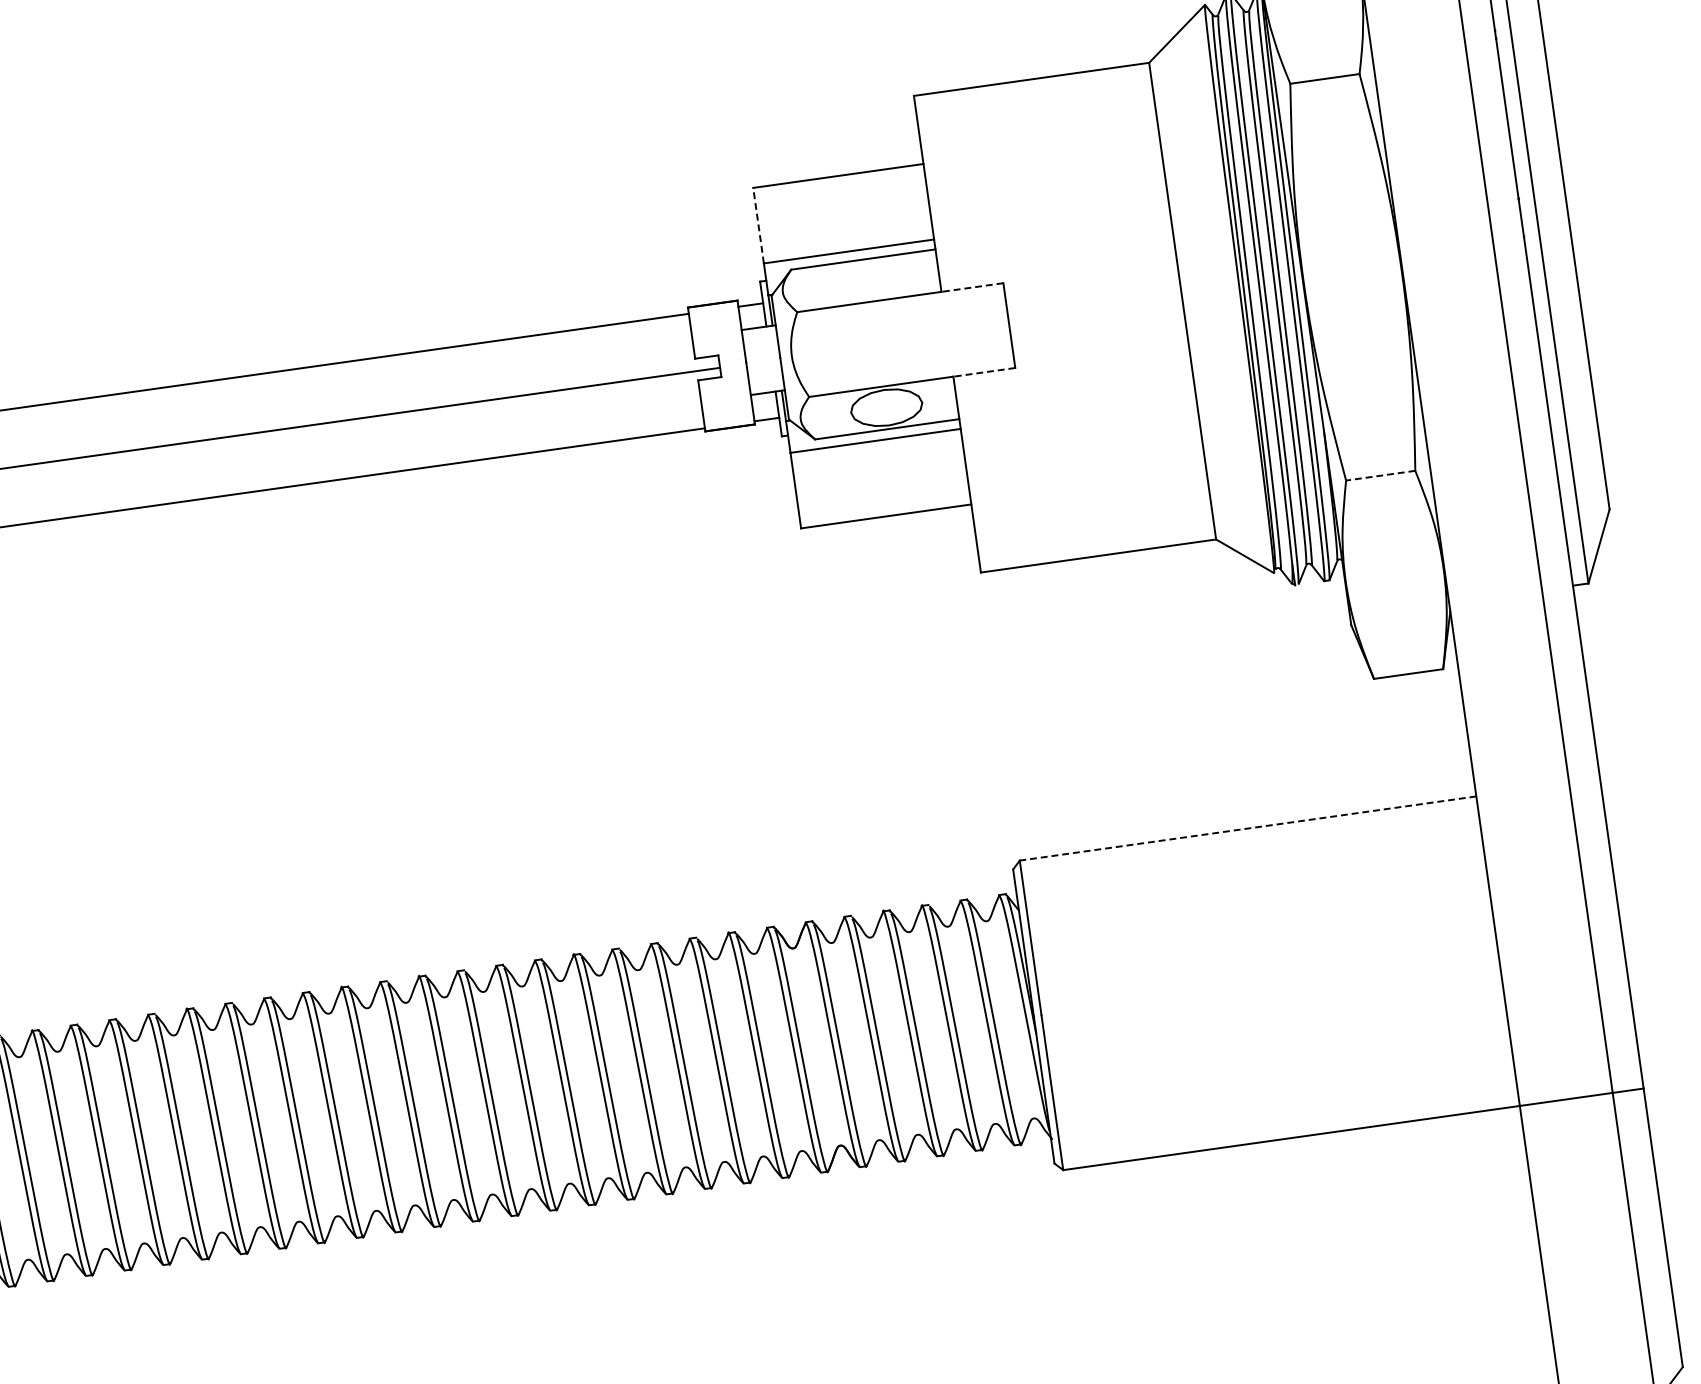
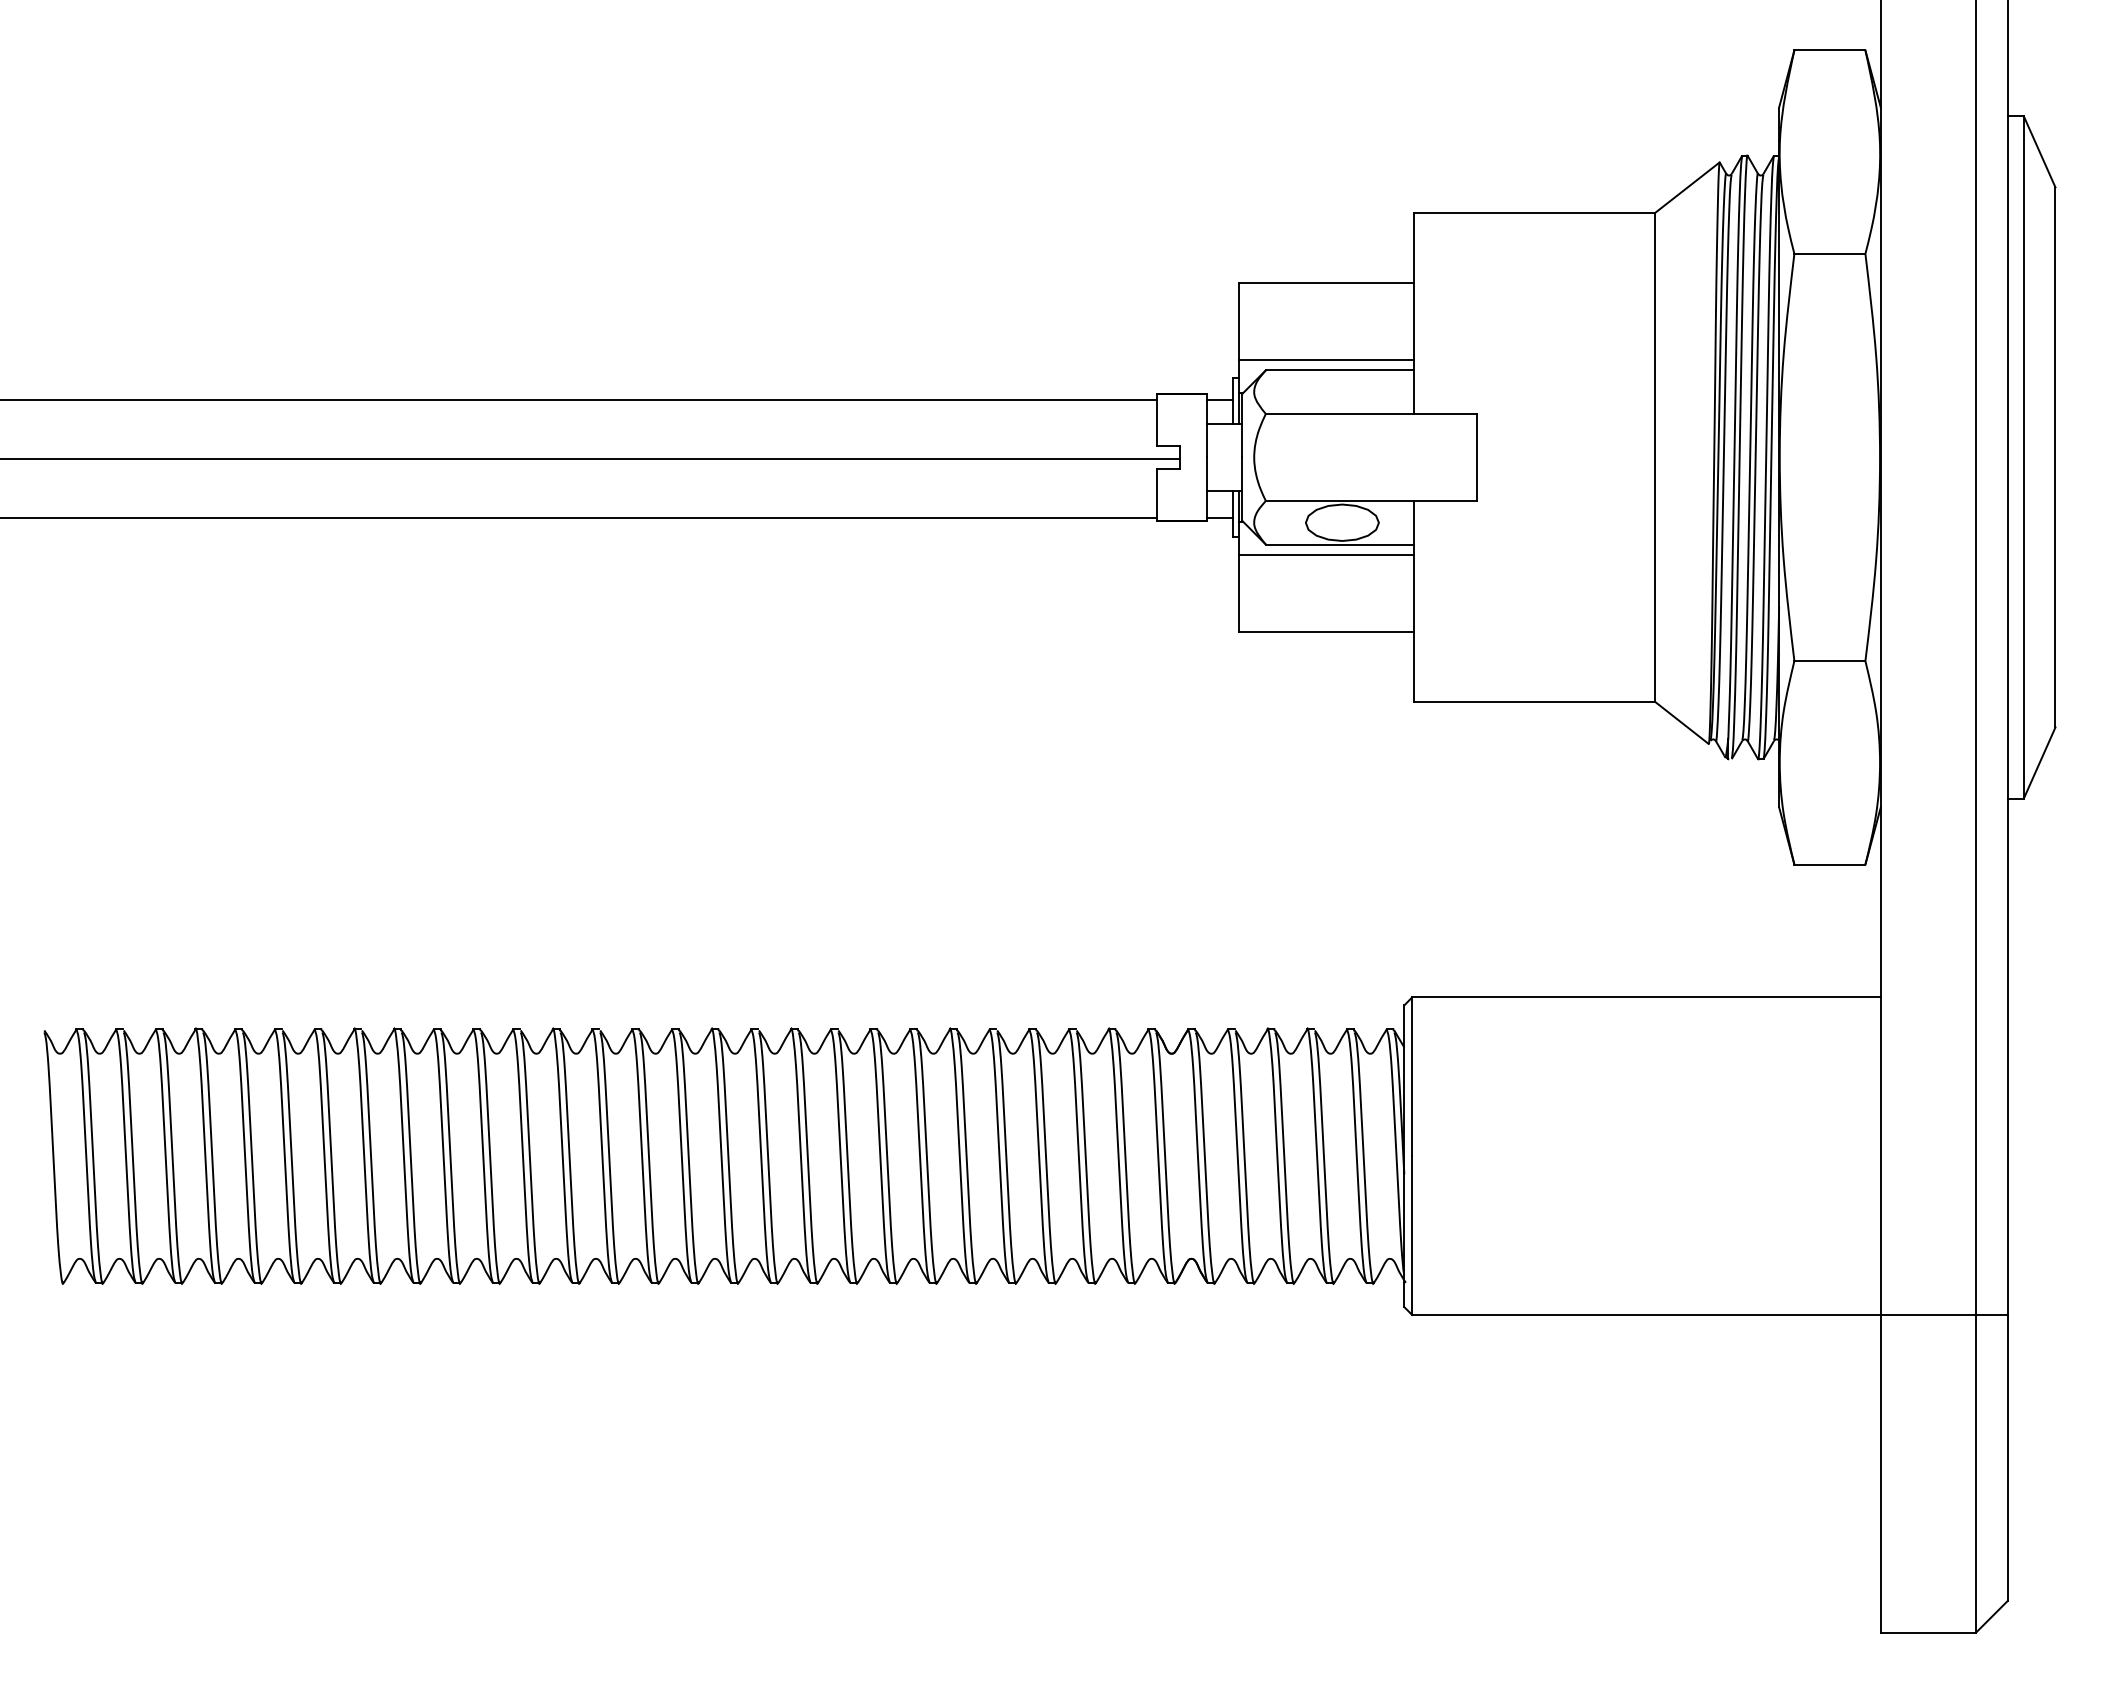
line: (758, 225) -> (1239, 321), dashed -> solid
line: (972, 287) -> (1445, 413), dashed -> solid
line: (984, 371) -> (1445, 500), dashed -> solid
line: (1380, 476) -> (1829, 661), dashed -> solid
line: (1248, 828) -> (1646, 997), dashed -> solid

